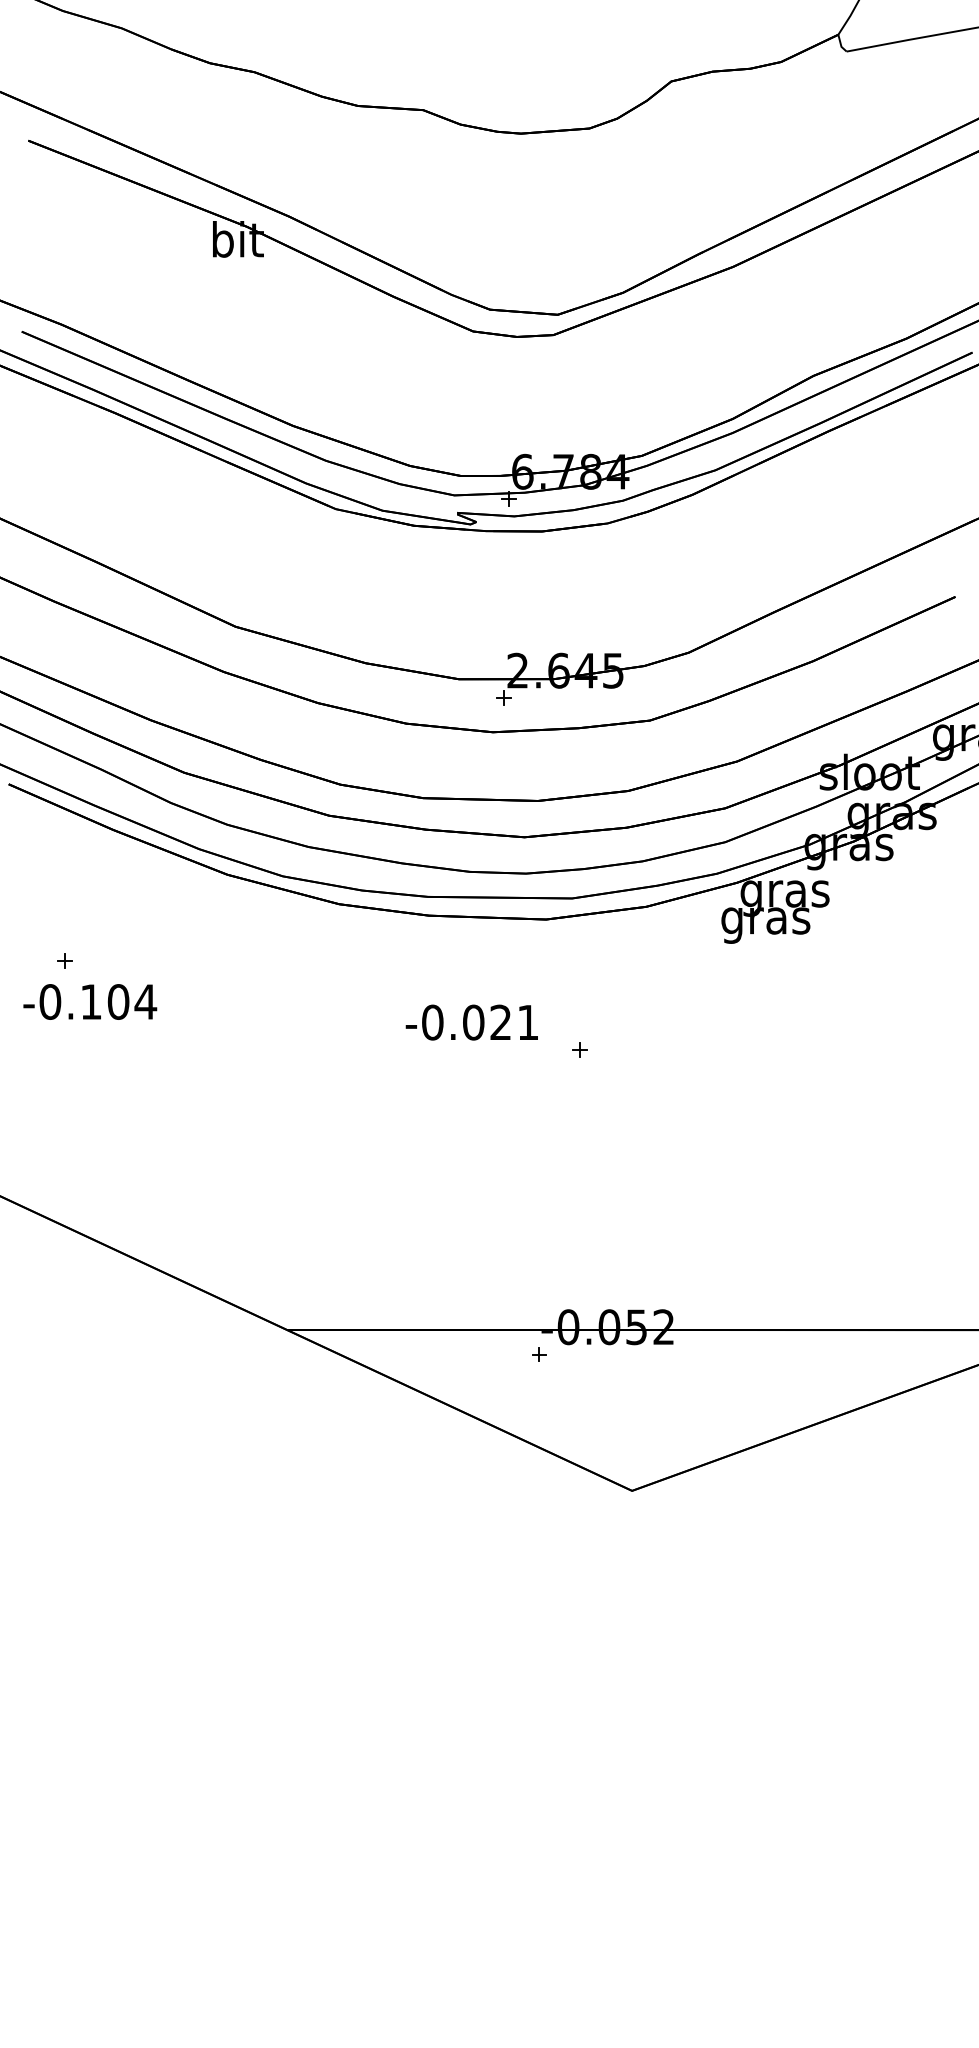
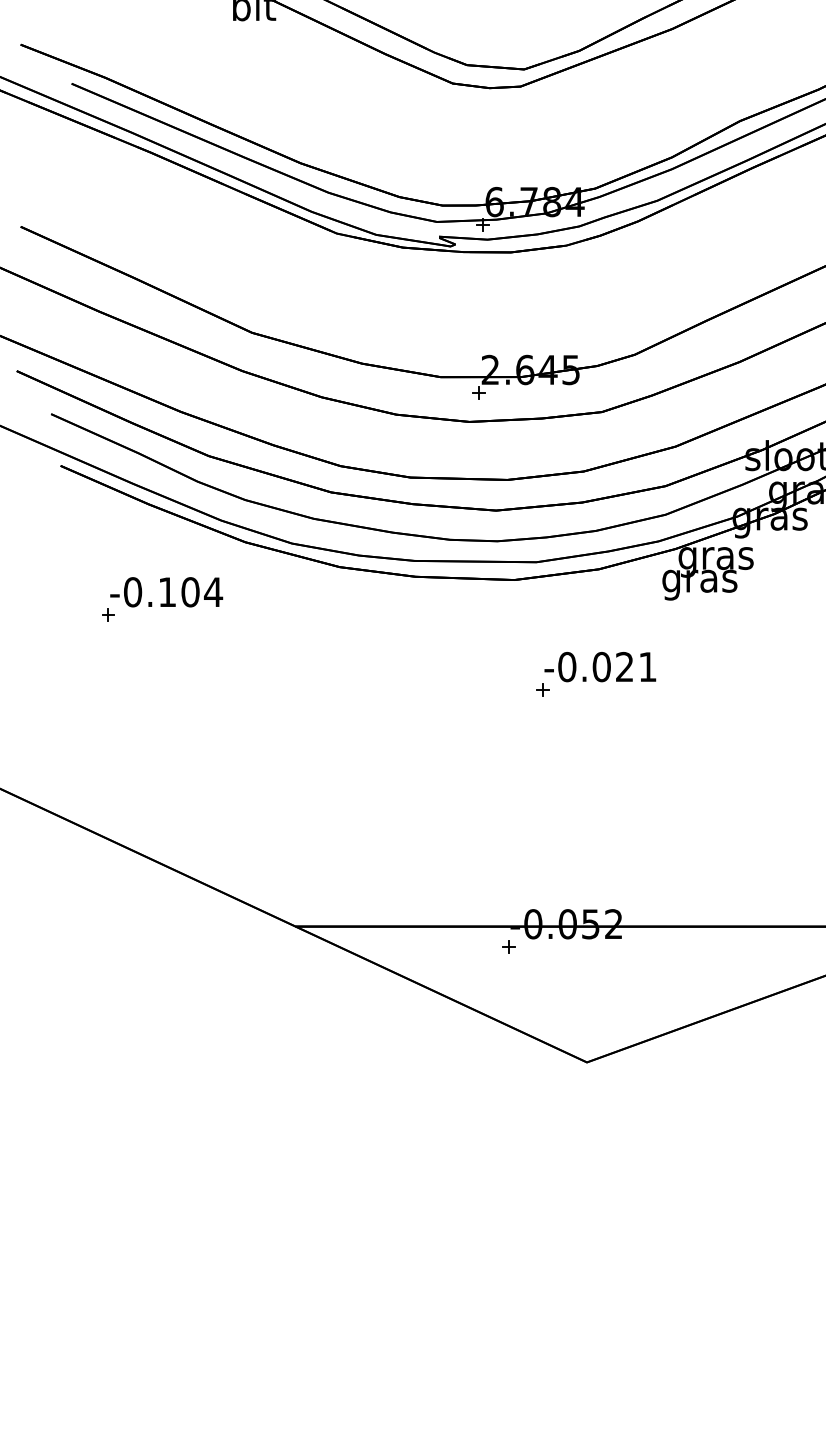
text: (90, 1001) -> (166, 591), moved
text: (471, 1022) -> (599, 666), moved

